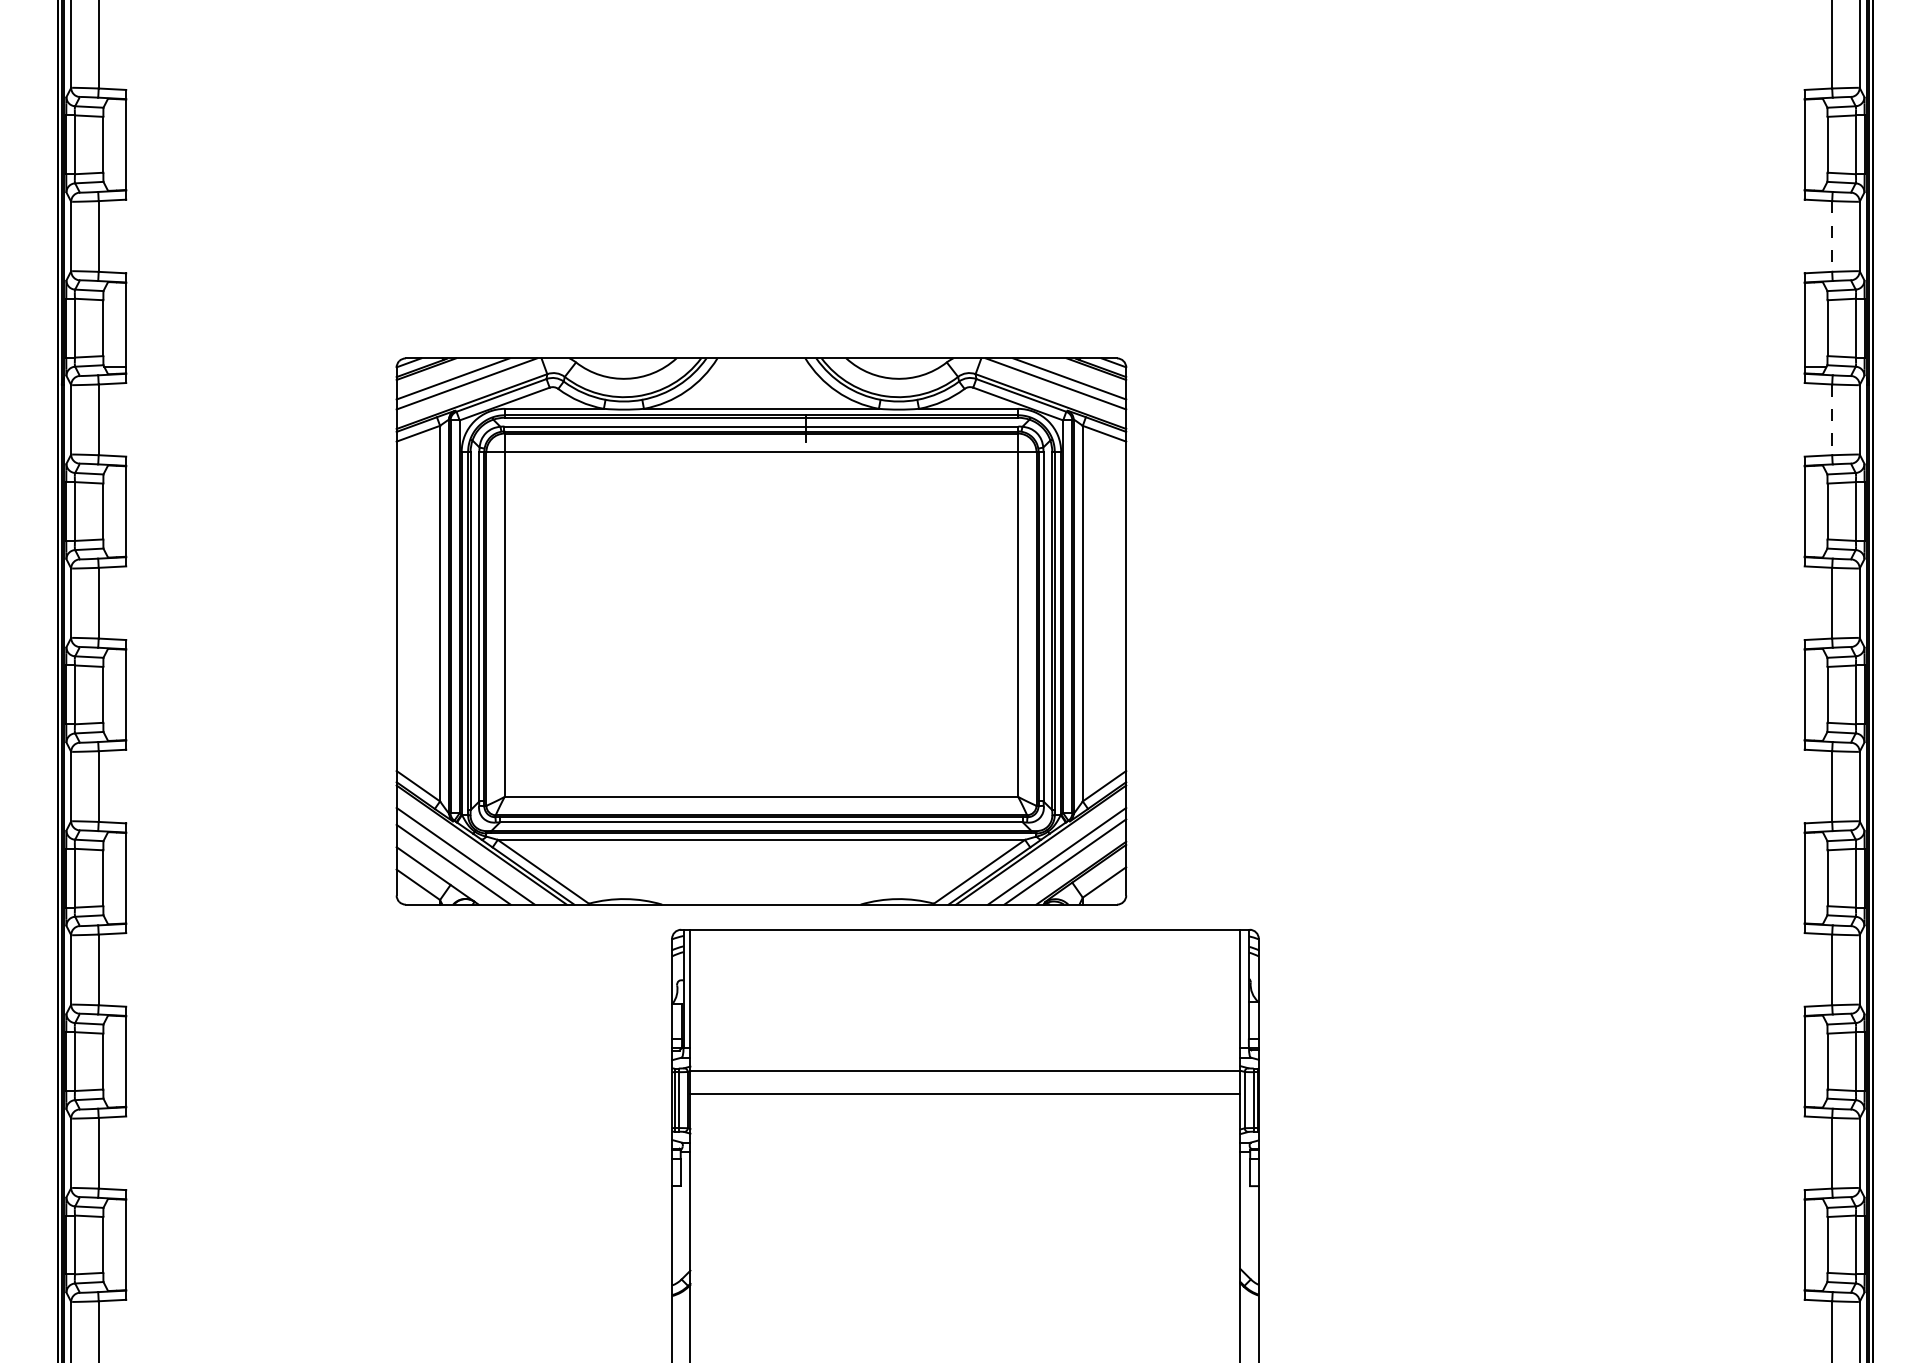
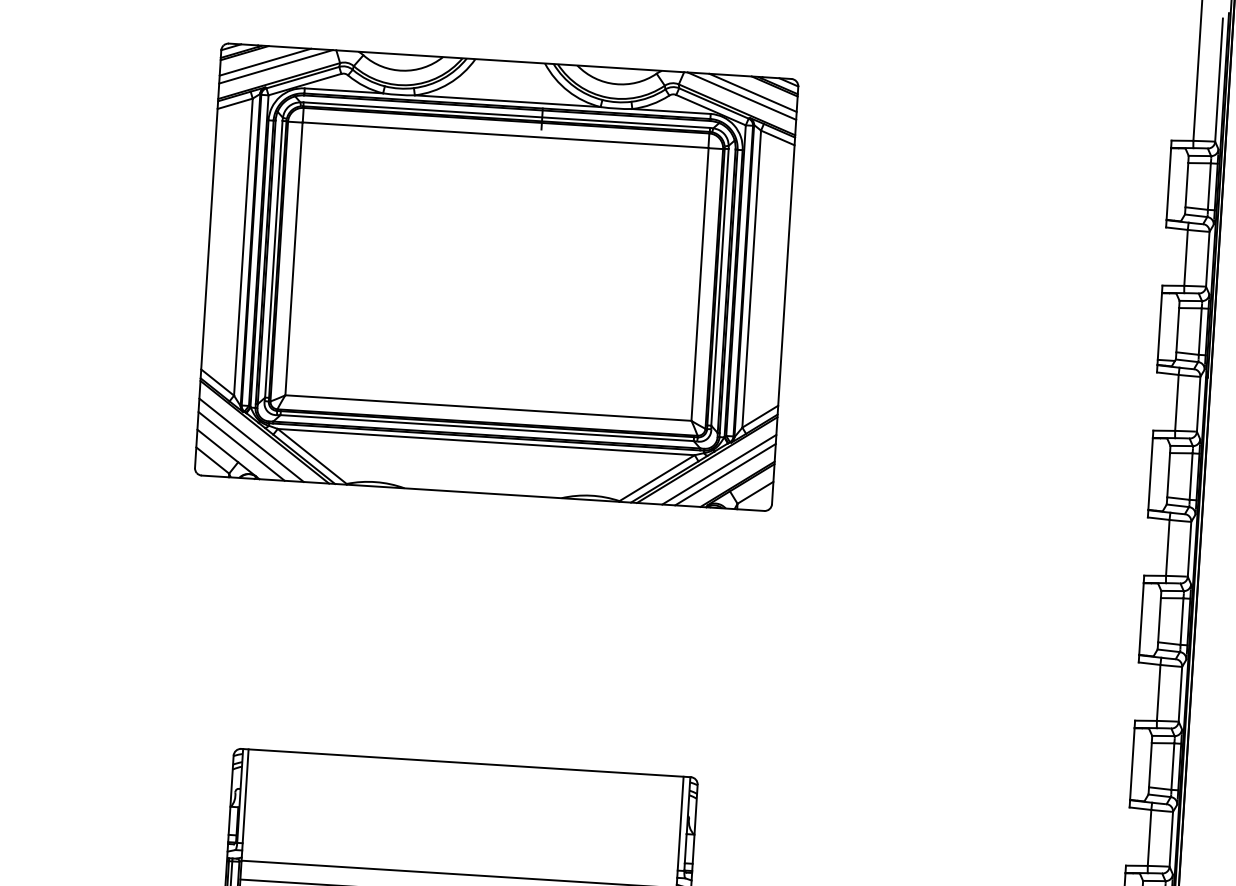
line: (1832, 236) -> (1186, 257), dashed -> solid
line: (1832, 420) -> (1177, 403), dashed -> solid
part: (761, 631) -> (496, 277), moved

